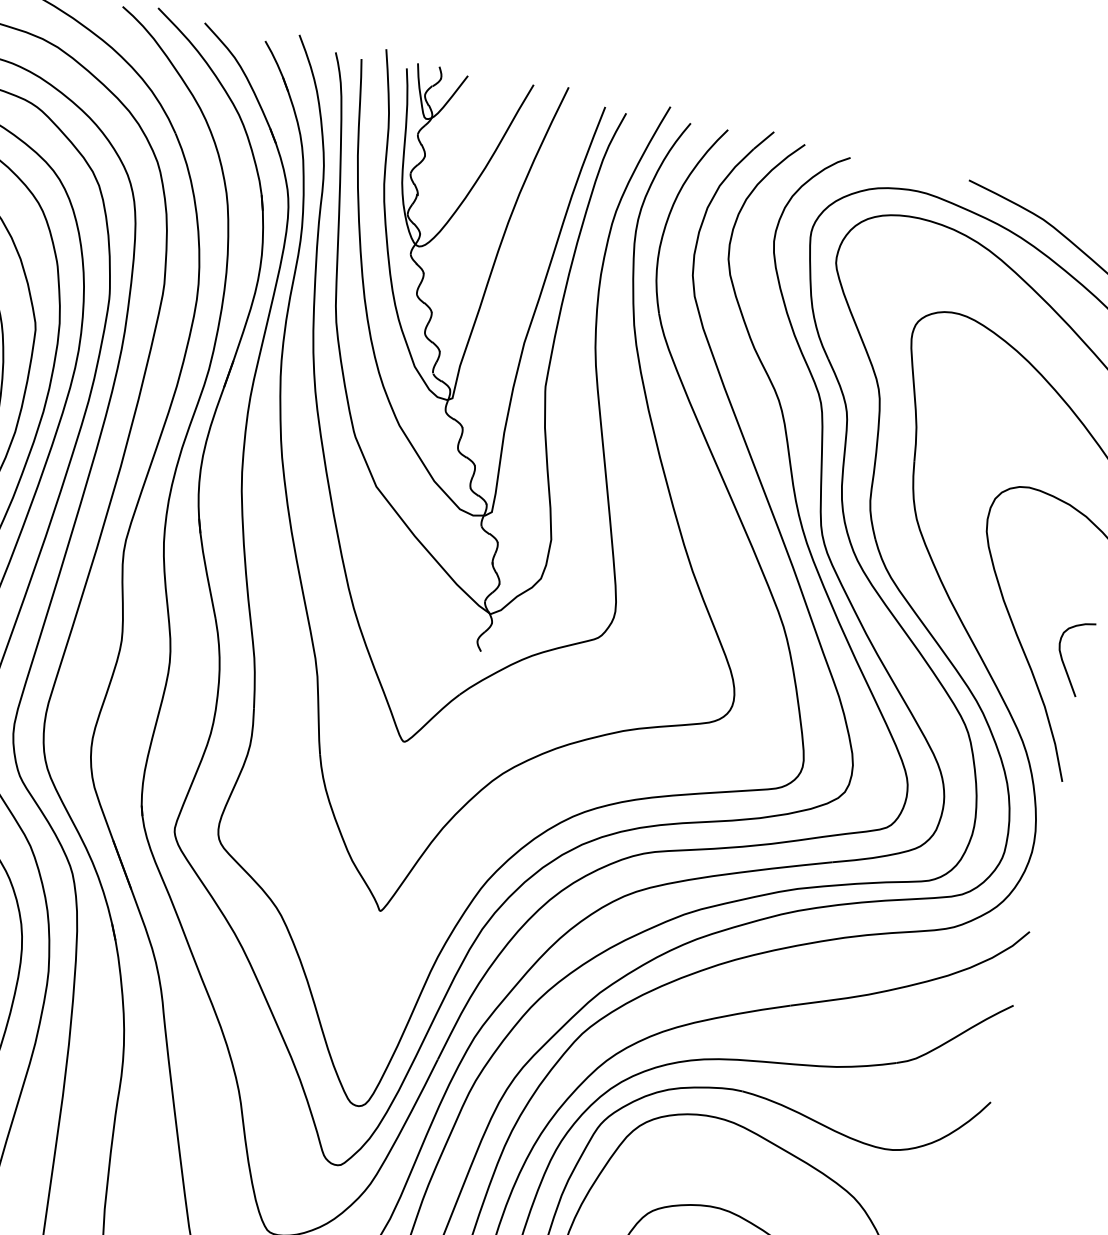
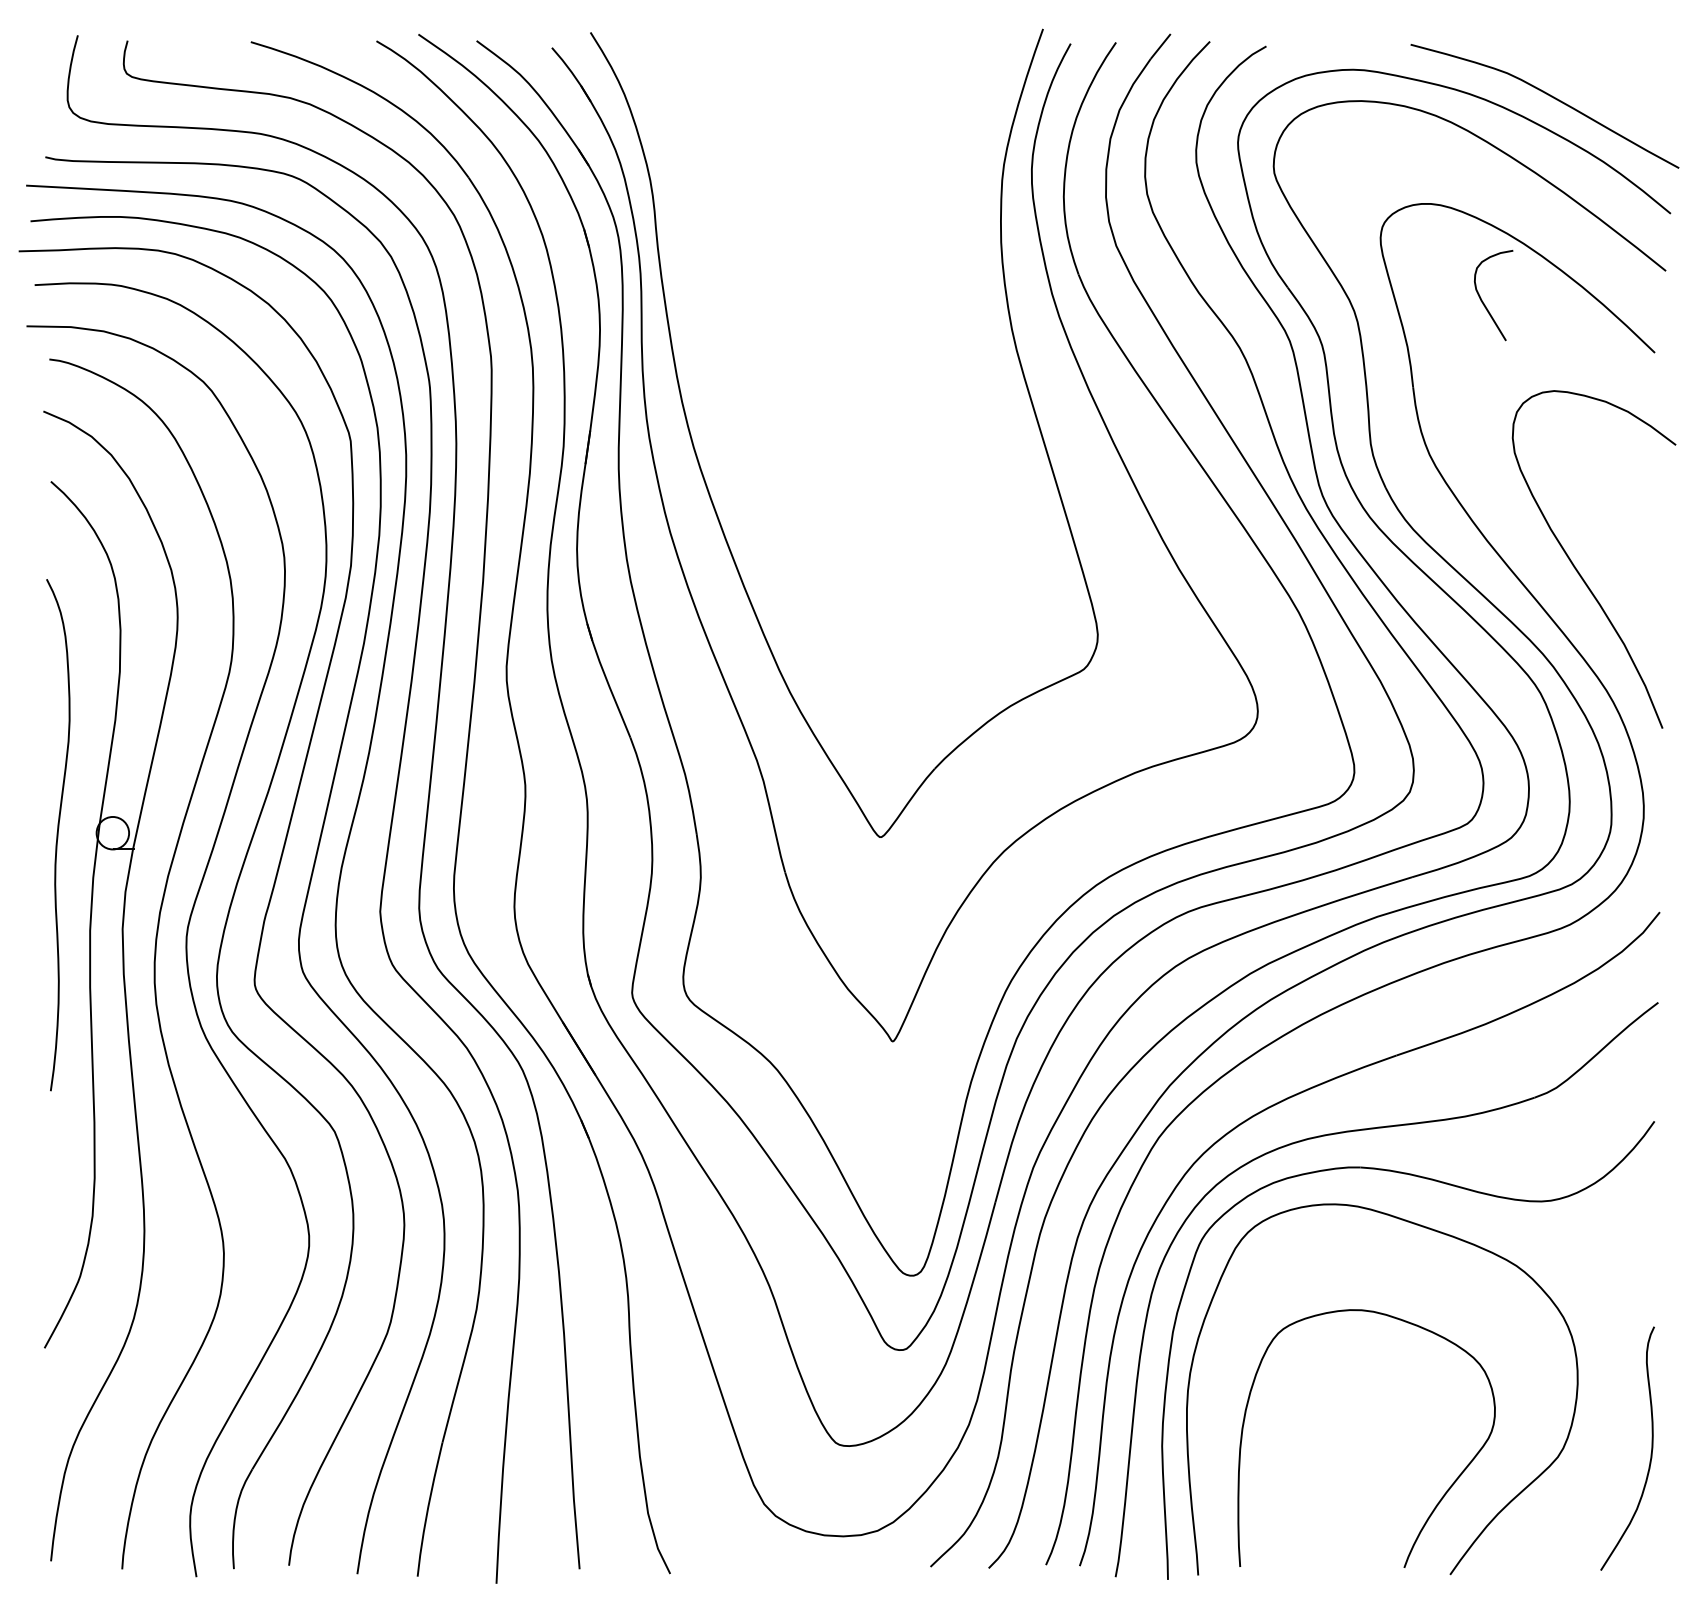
part: (432, 349) -> (821, 370), removed
curve: (1063, 661) -> (1483, 301), moved

